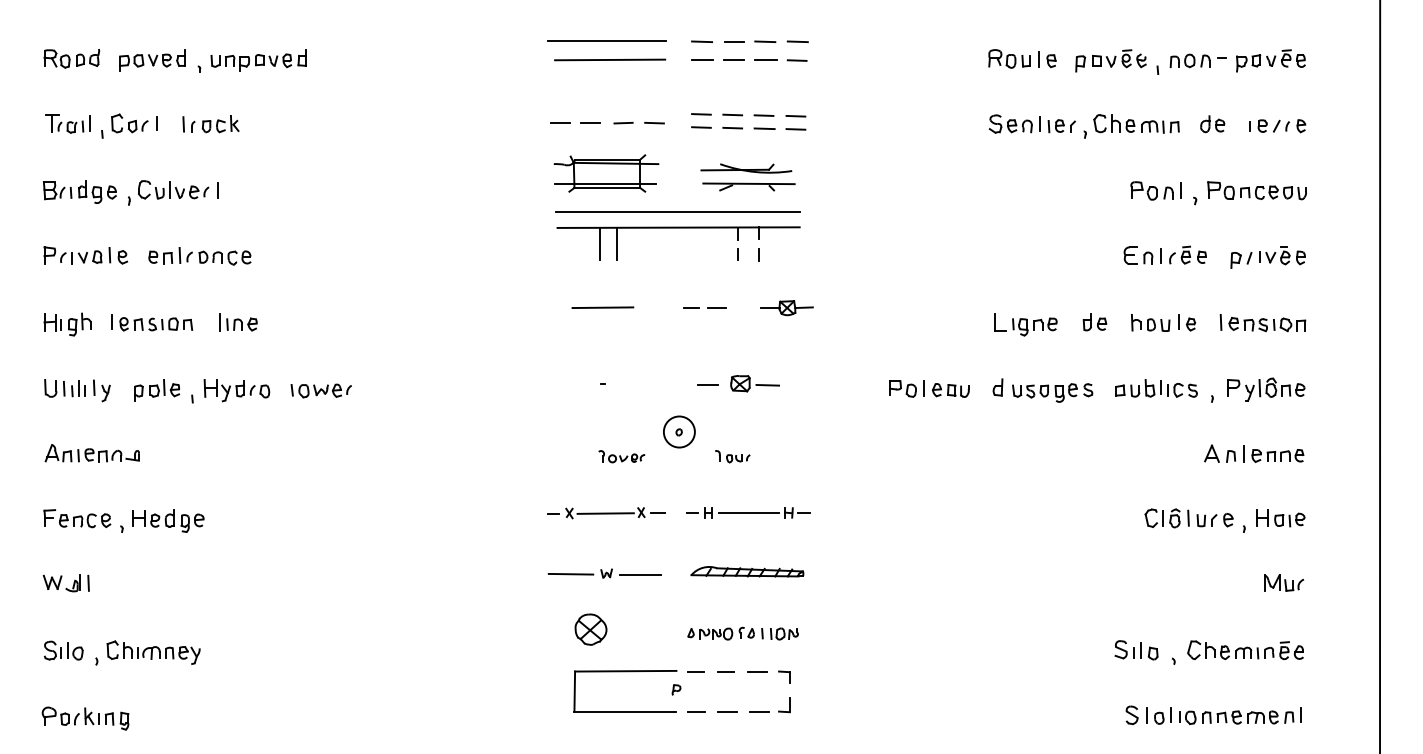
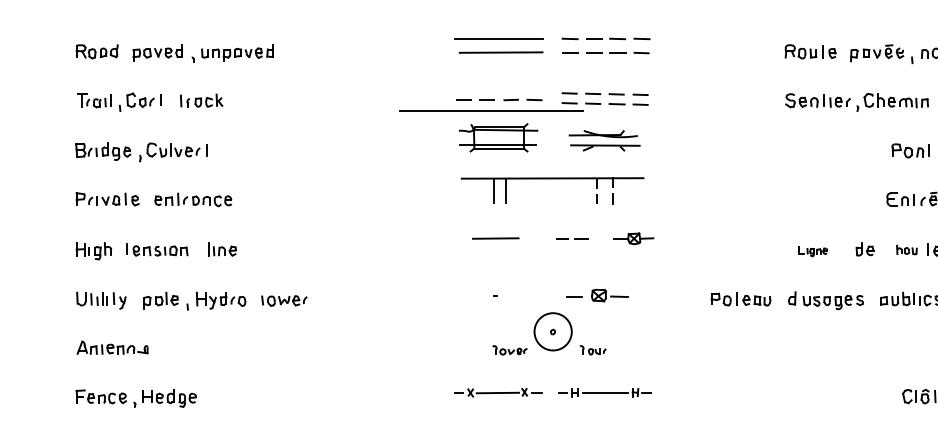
line: (677, 211) -> (491, 110), moved
part: (1150, 322) -> (906, 249), size x0.7
part: (1025, 324) -> (812, 251), size x0.6
circle: (678, 431) -> (552, 331), size x1.6

